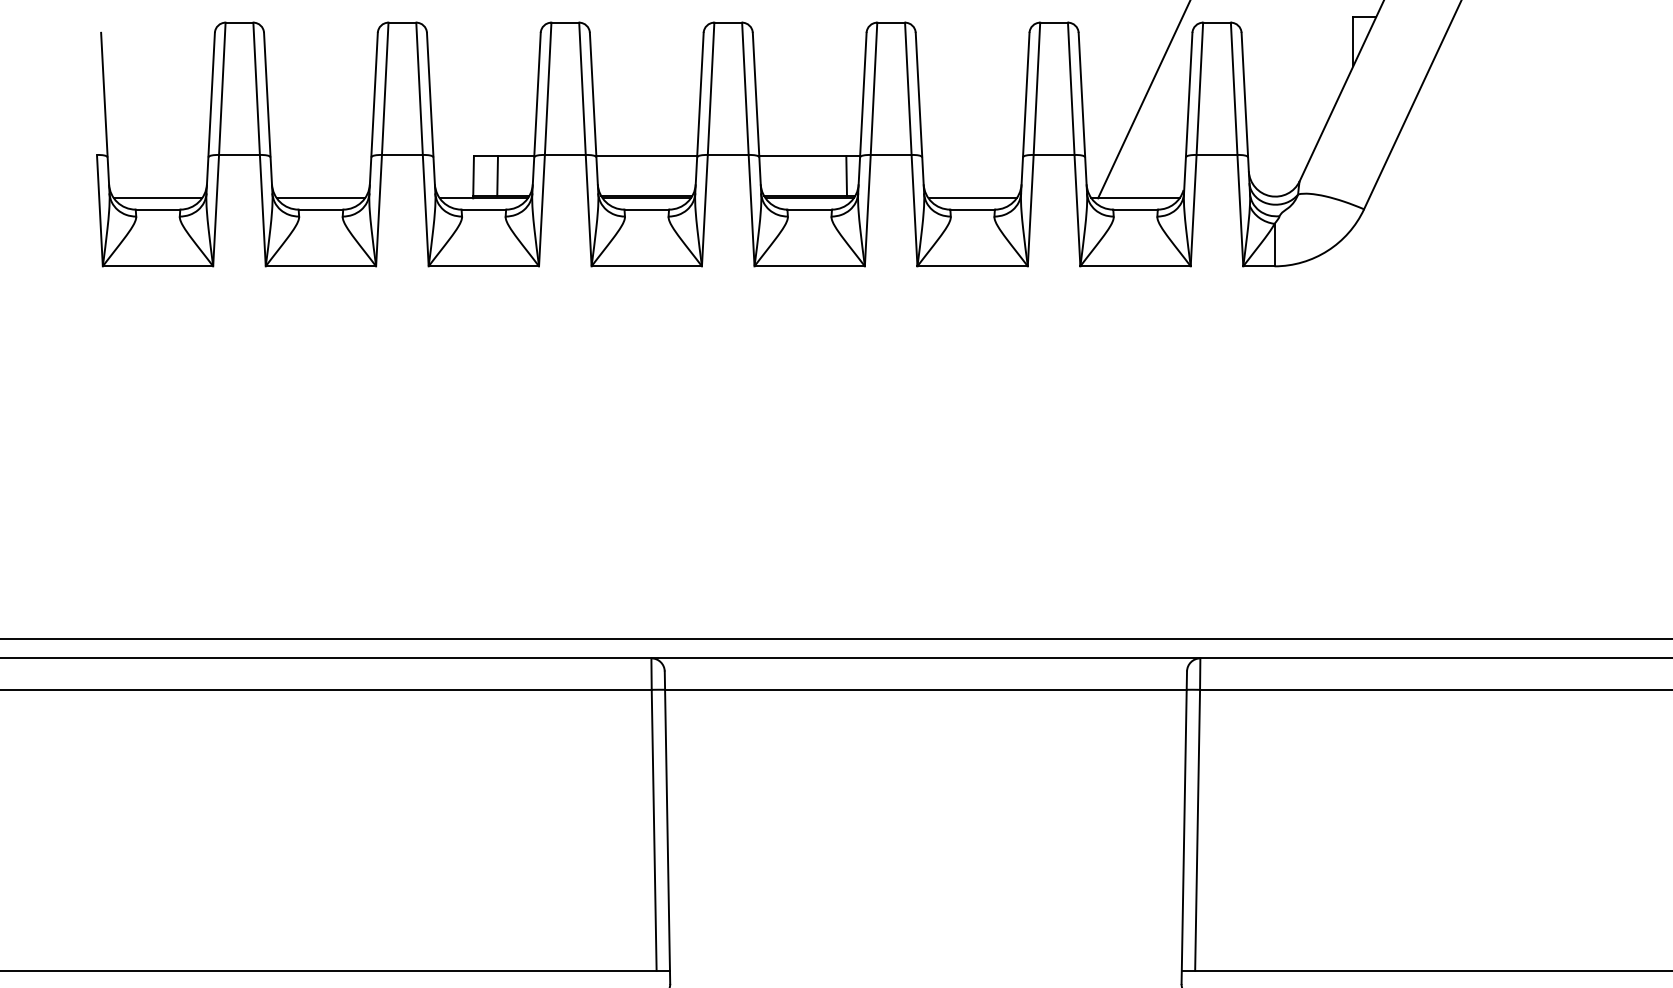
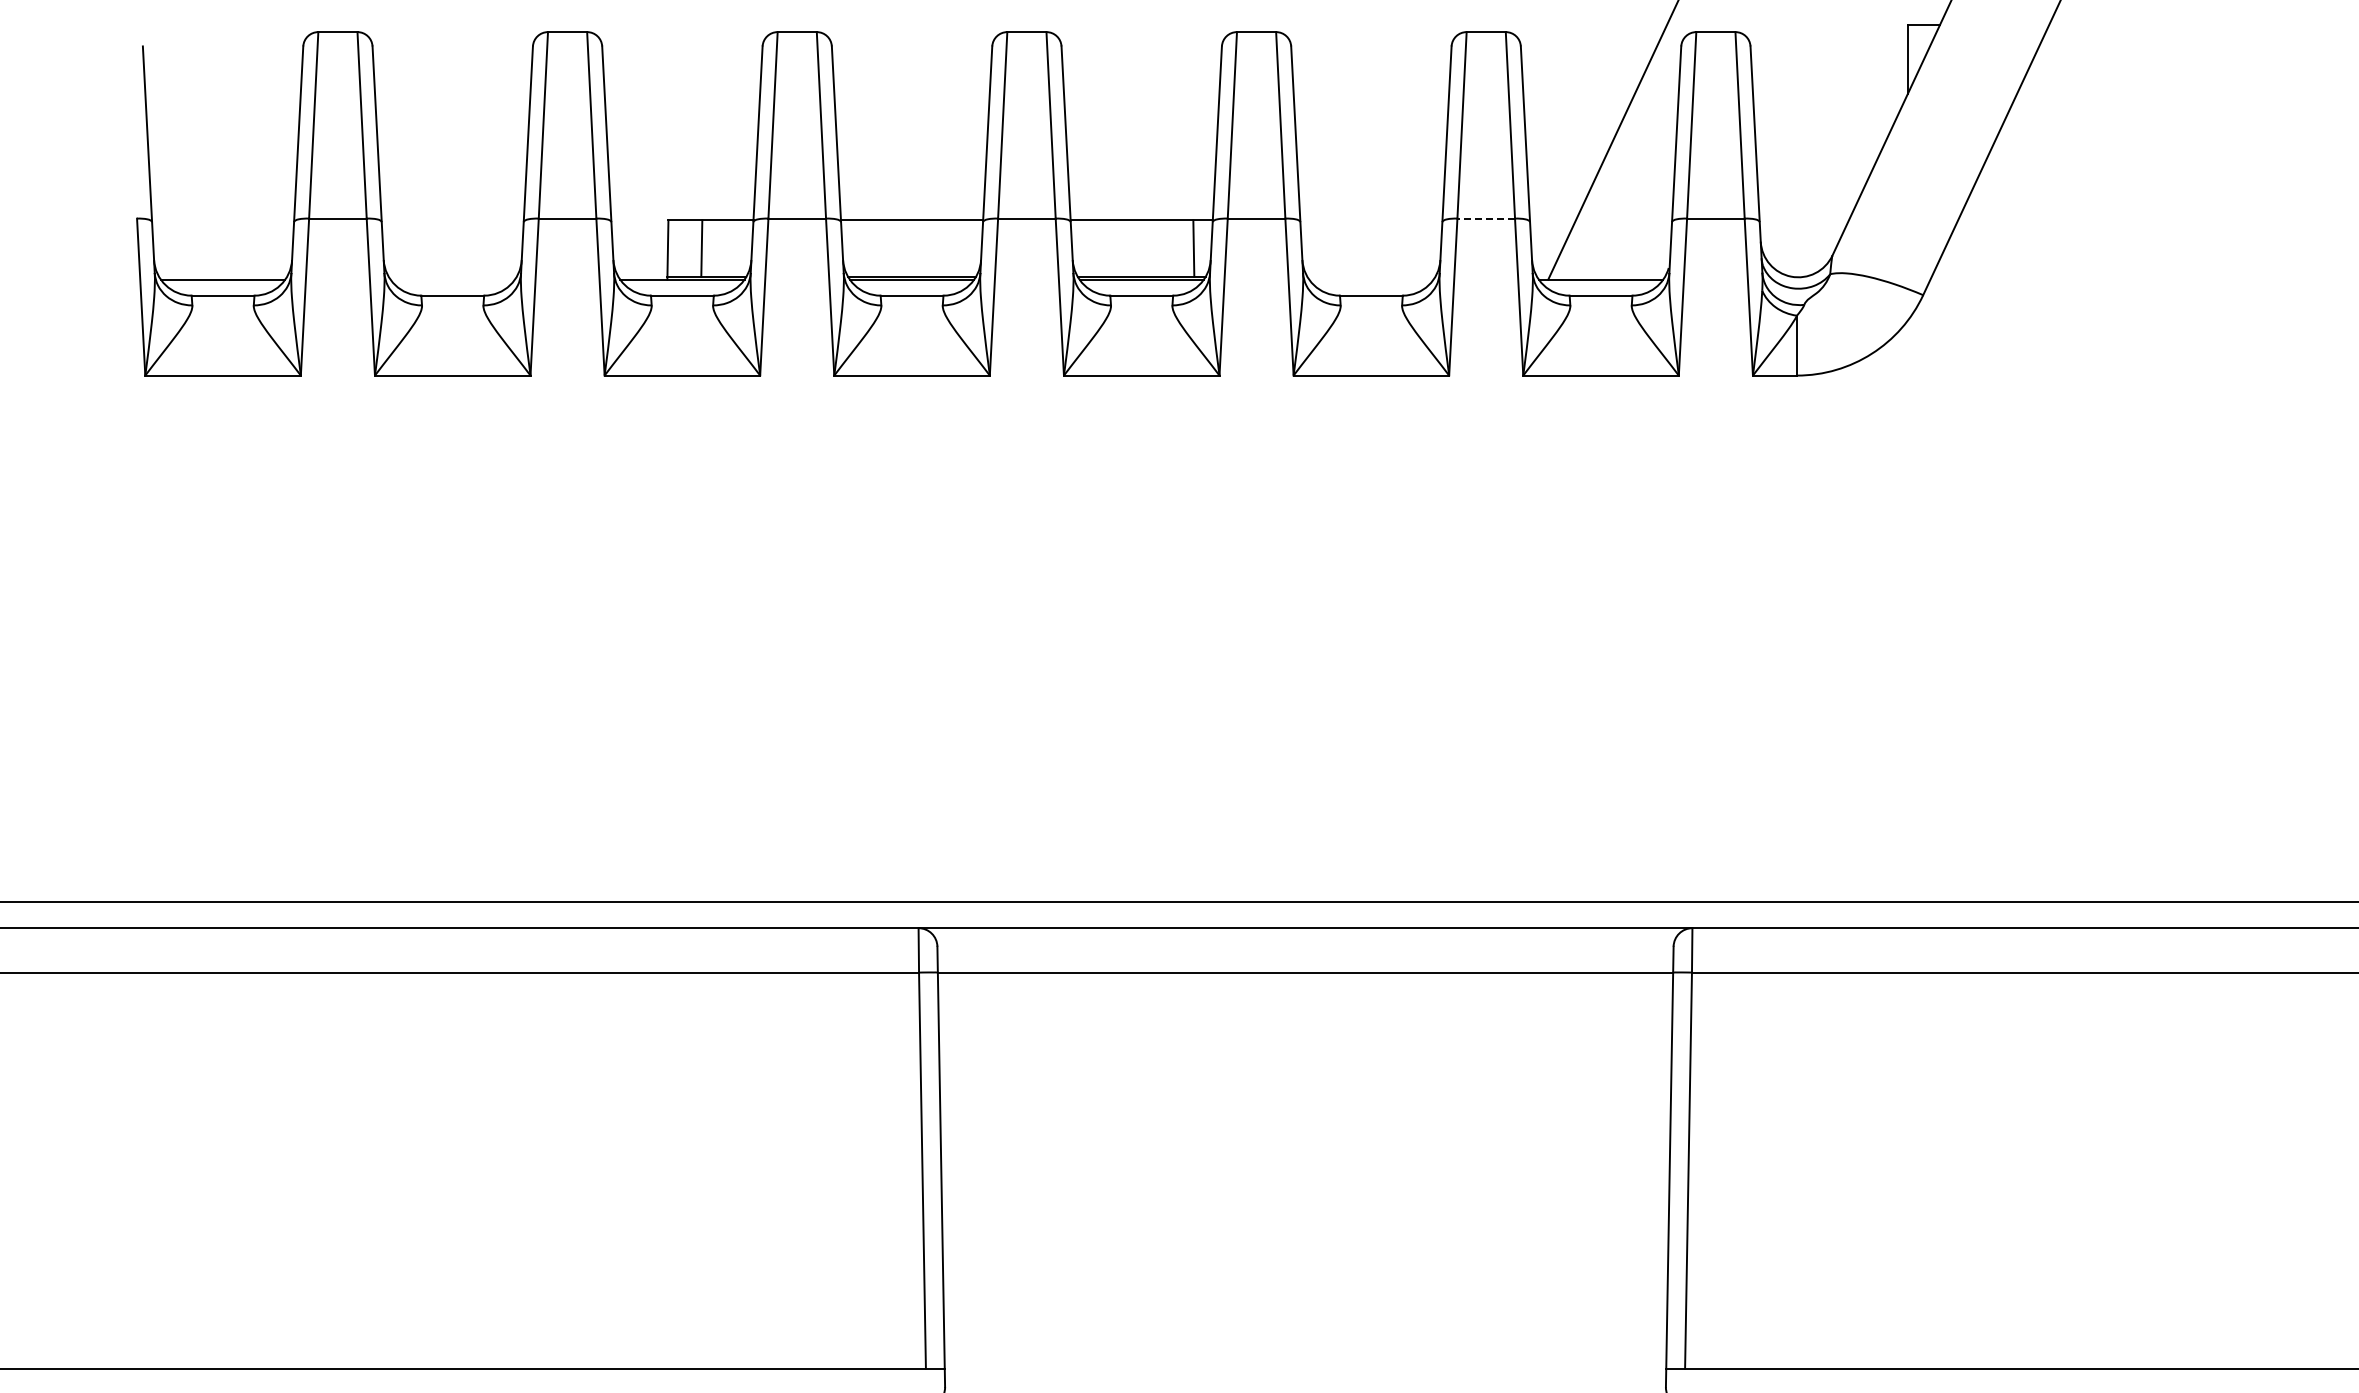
line: (1054, 154) -> (1486, 218), solid -> dashed
line: (320, 198) -> (452, 279), removed
line: (972, 198) -> (1371, 279), removed

